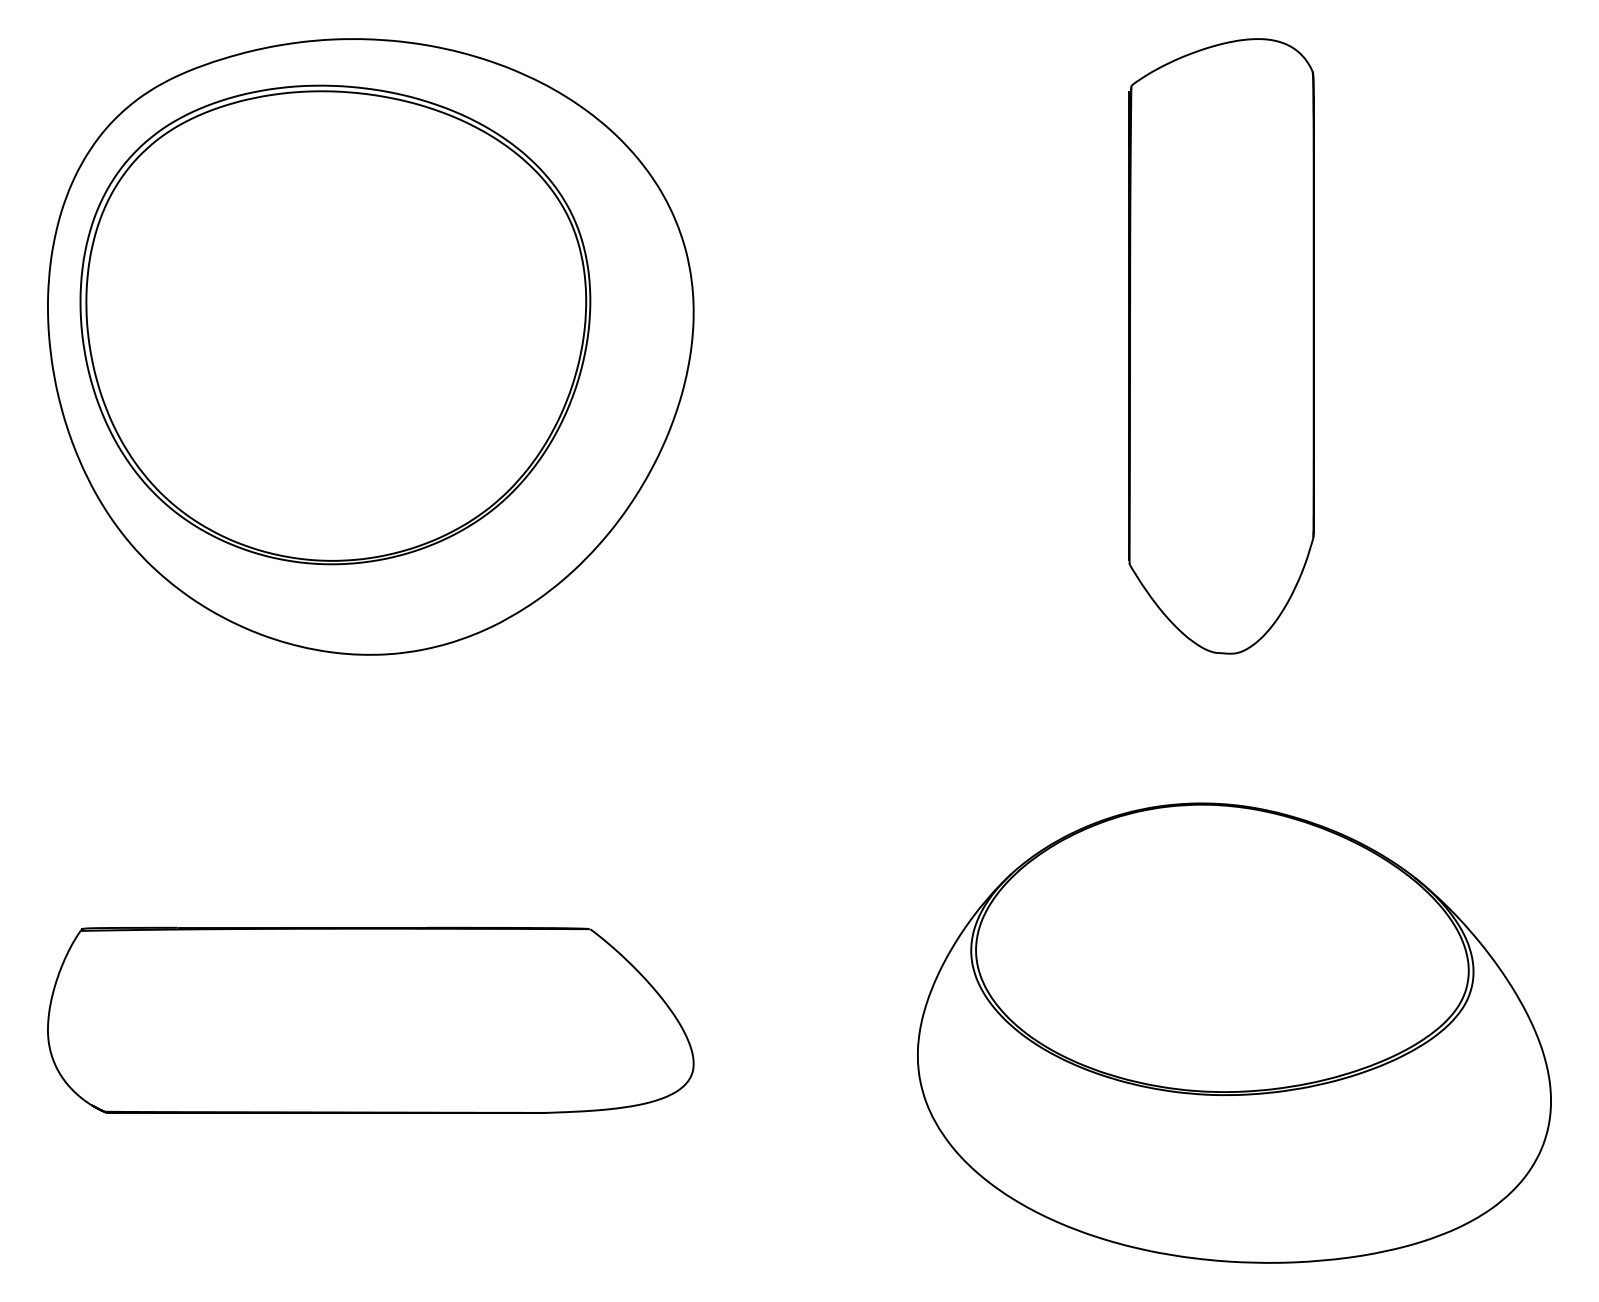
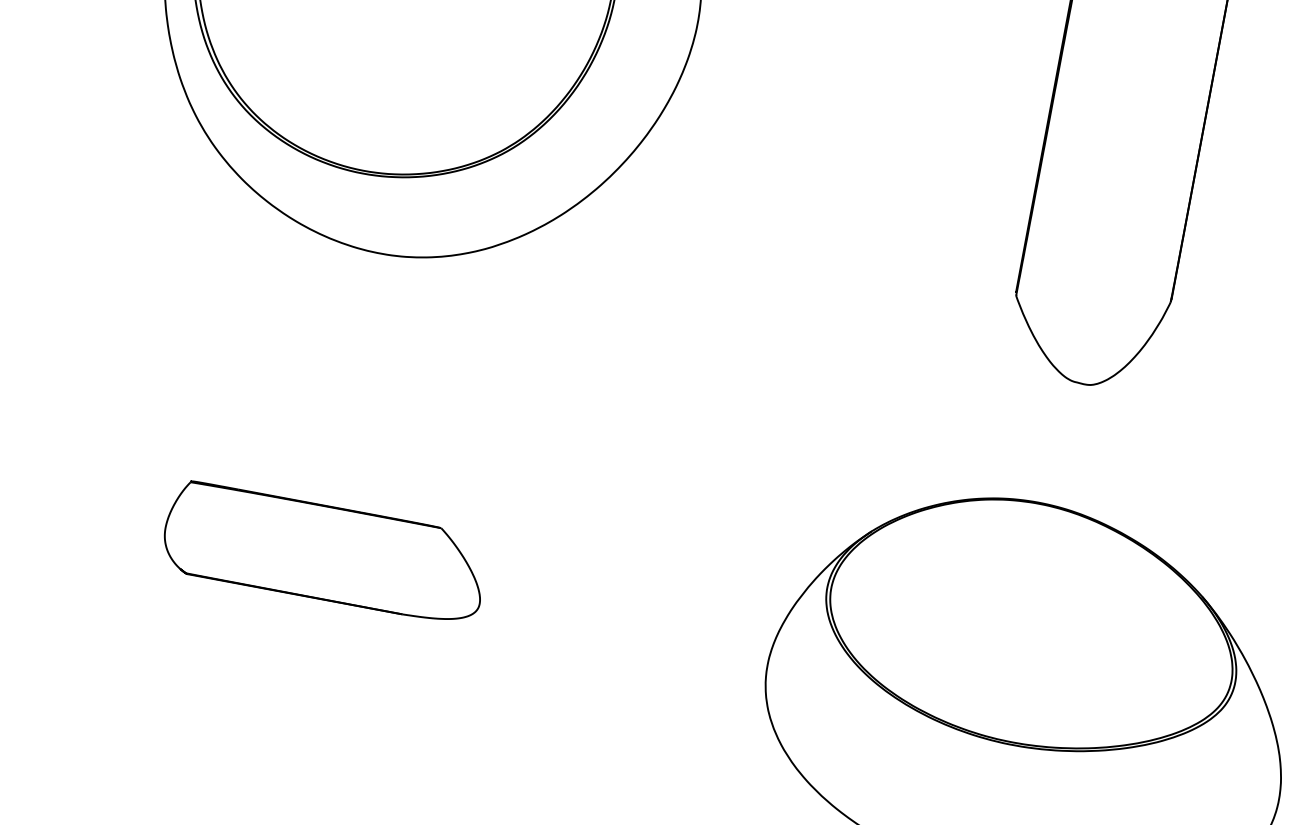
part: (370, 1019) -> (324, 552), size x0.6

